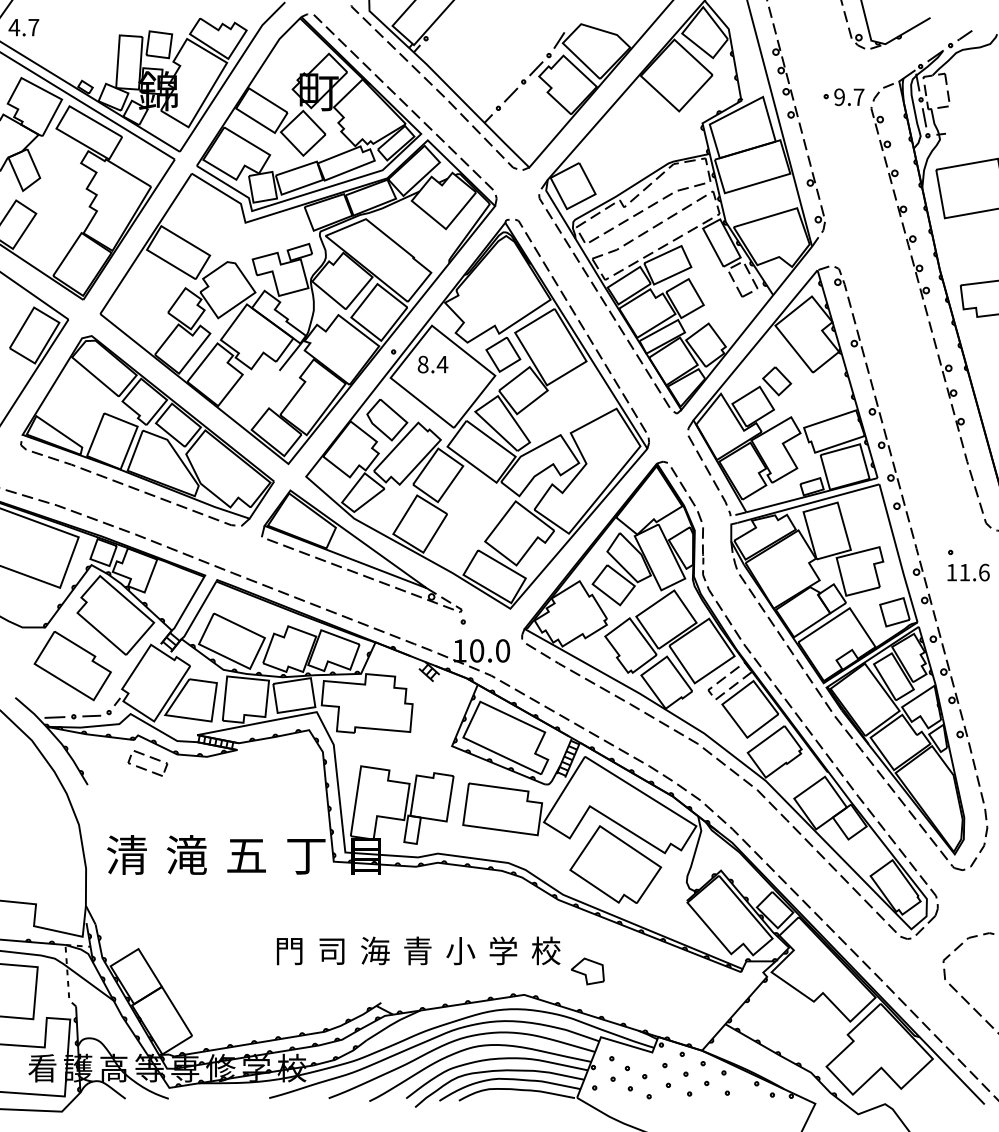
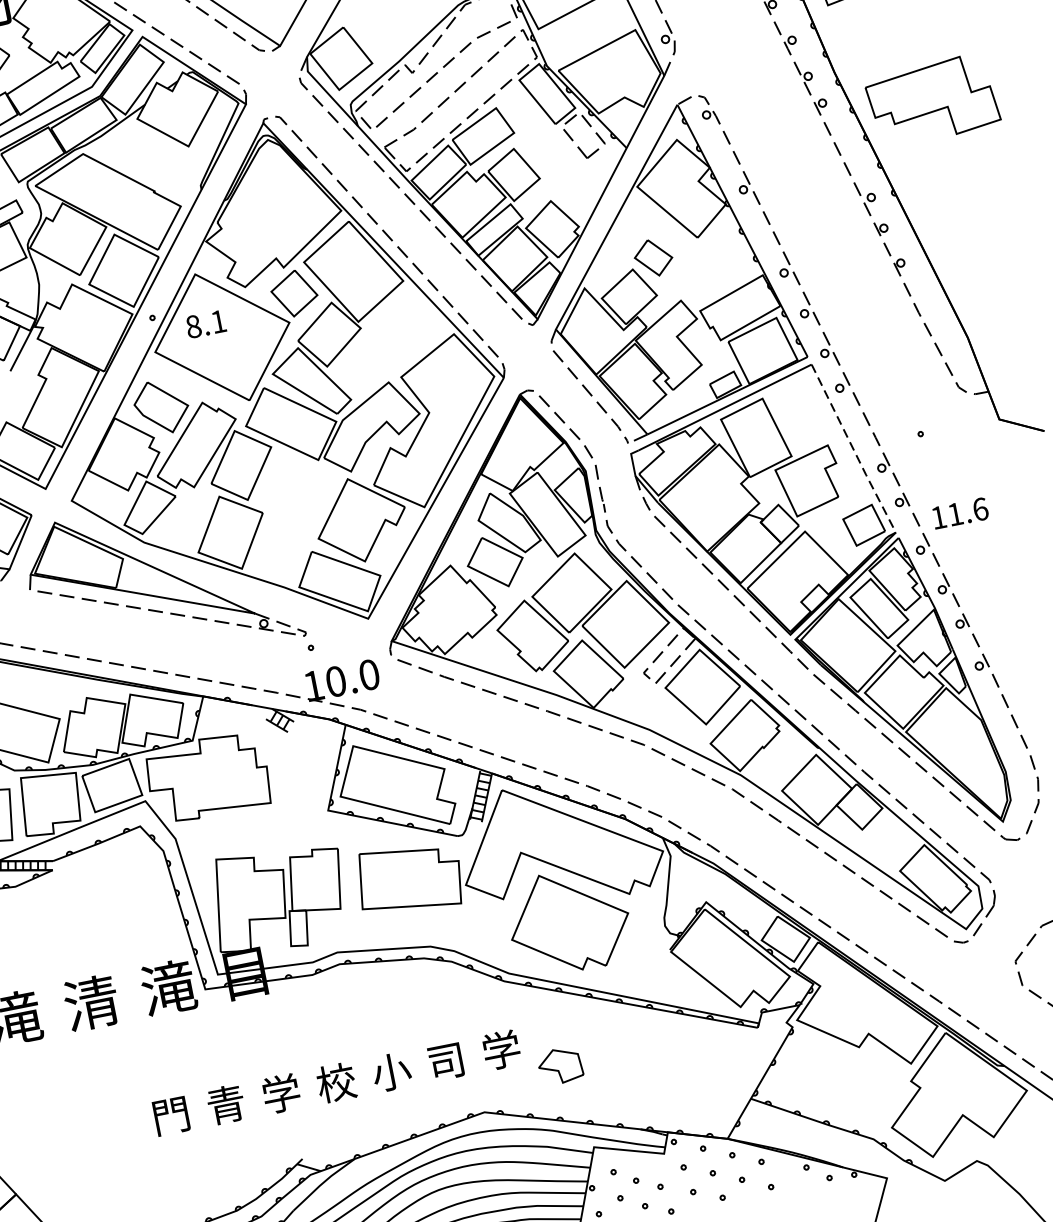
text: (442, 364) -> (218, 321), 8.4 -> 8.1
line: (898, 553) -> (853, 448), solid -> dashed
text: (968, 572) -> (960, 513), moved
text: (246, 854) -> (91, 1002), 五 -> 清
text: (306, 854) -> (168, 987), 丁 -> 滝
text: (331, 950) -> (225, 1104), 司 -> 青
text: (417, 950) -> (335, 1082), 青 -> 校
text: (503, 950) -> (446, 1060), 学 -> 司
text: (545, 950) -> (500, 1049), 校 -> 学
text: (375, 951) -> (281, 1094), 海 -> 学

